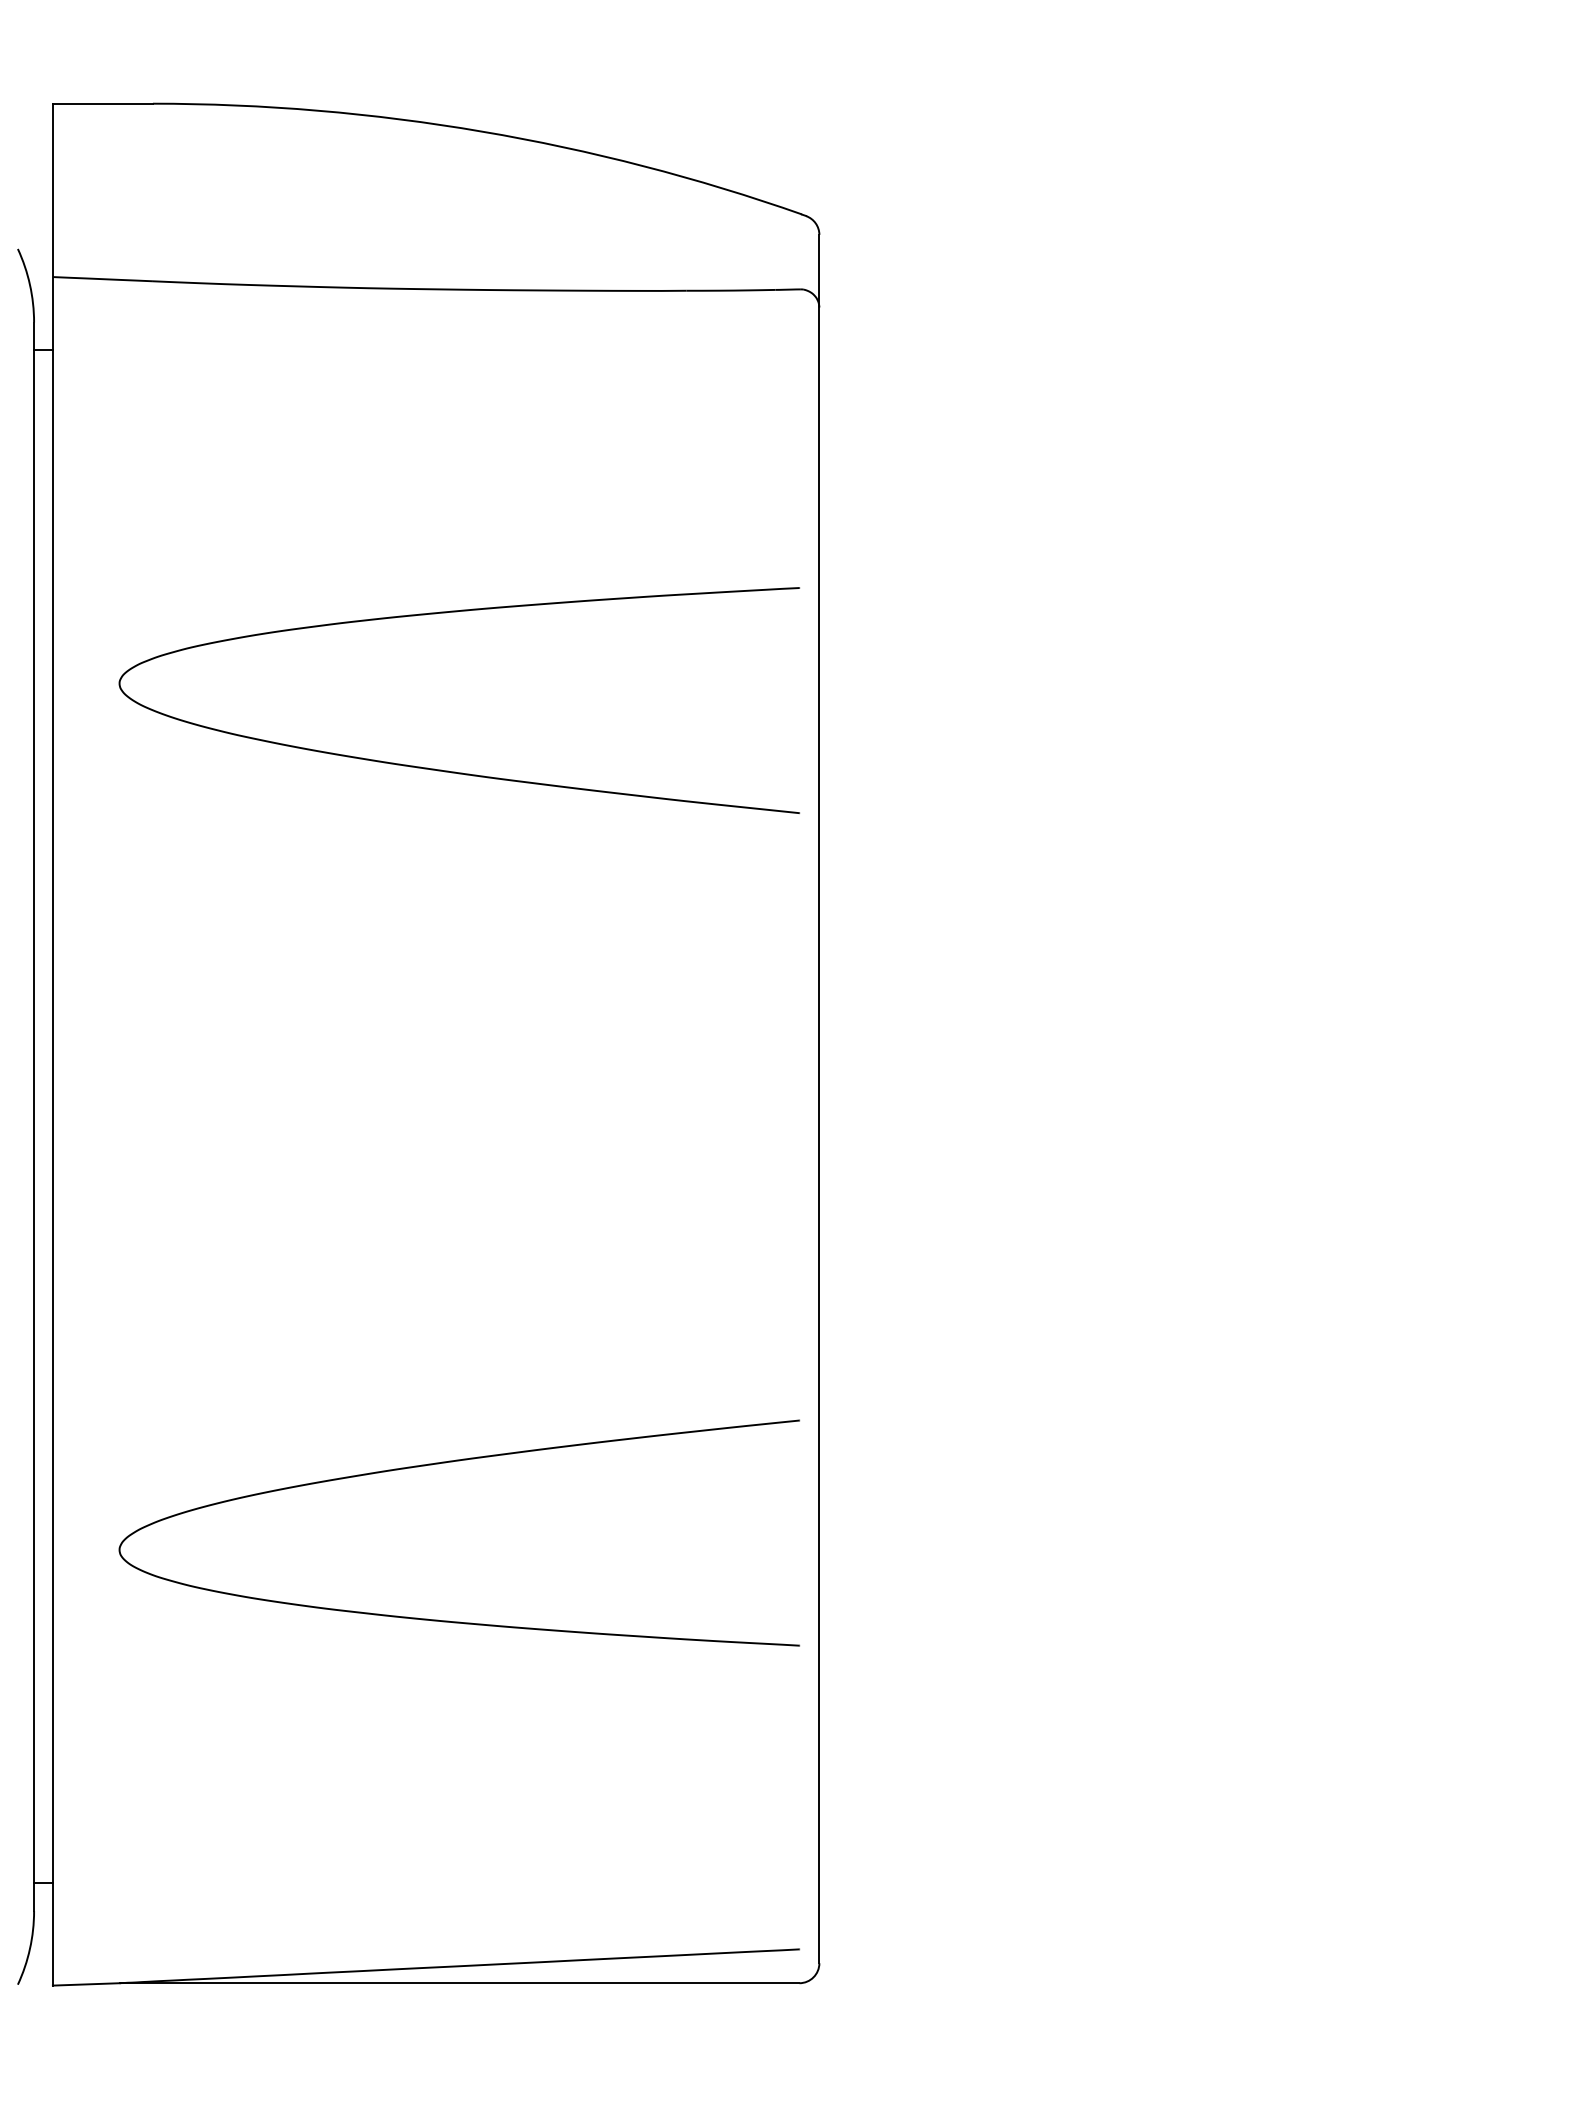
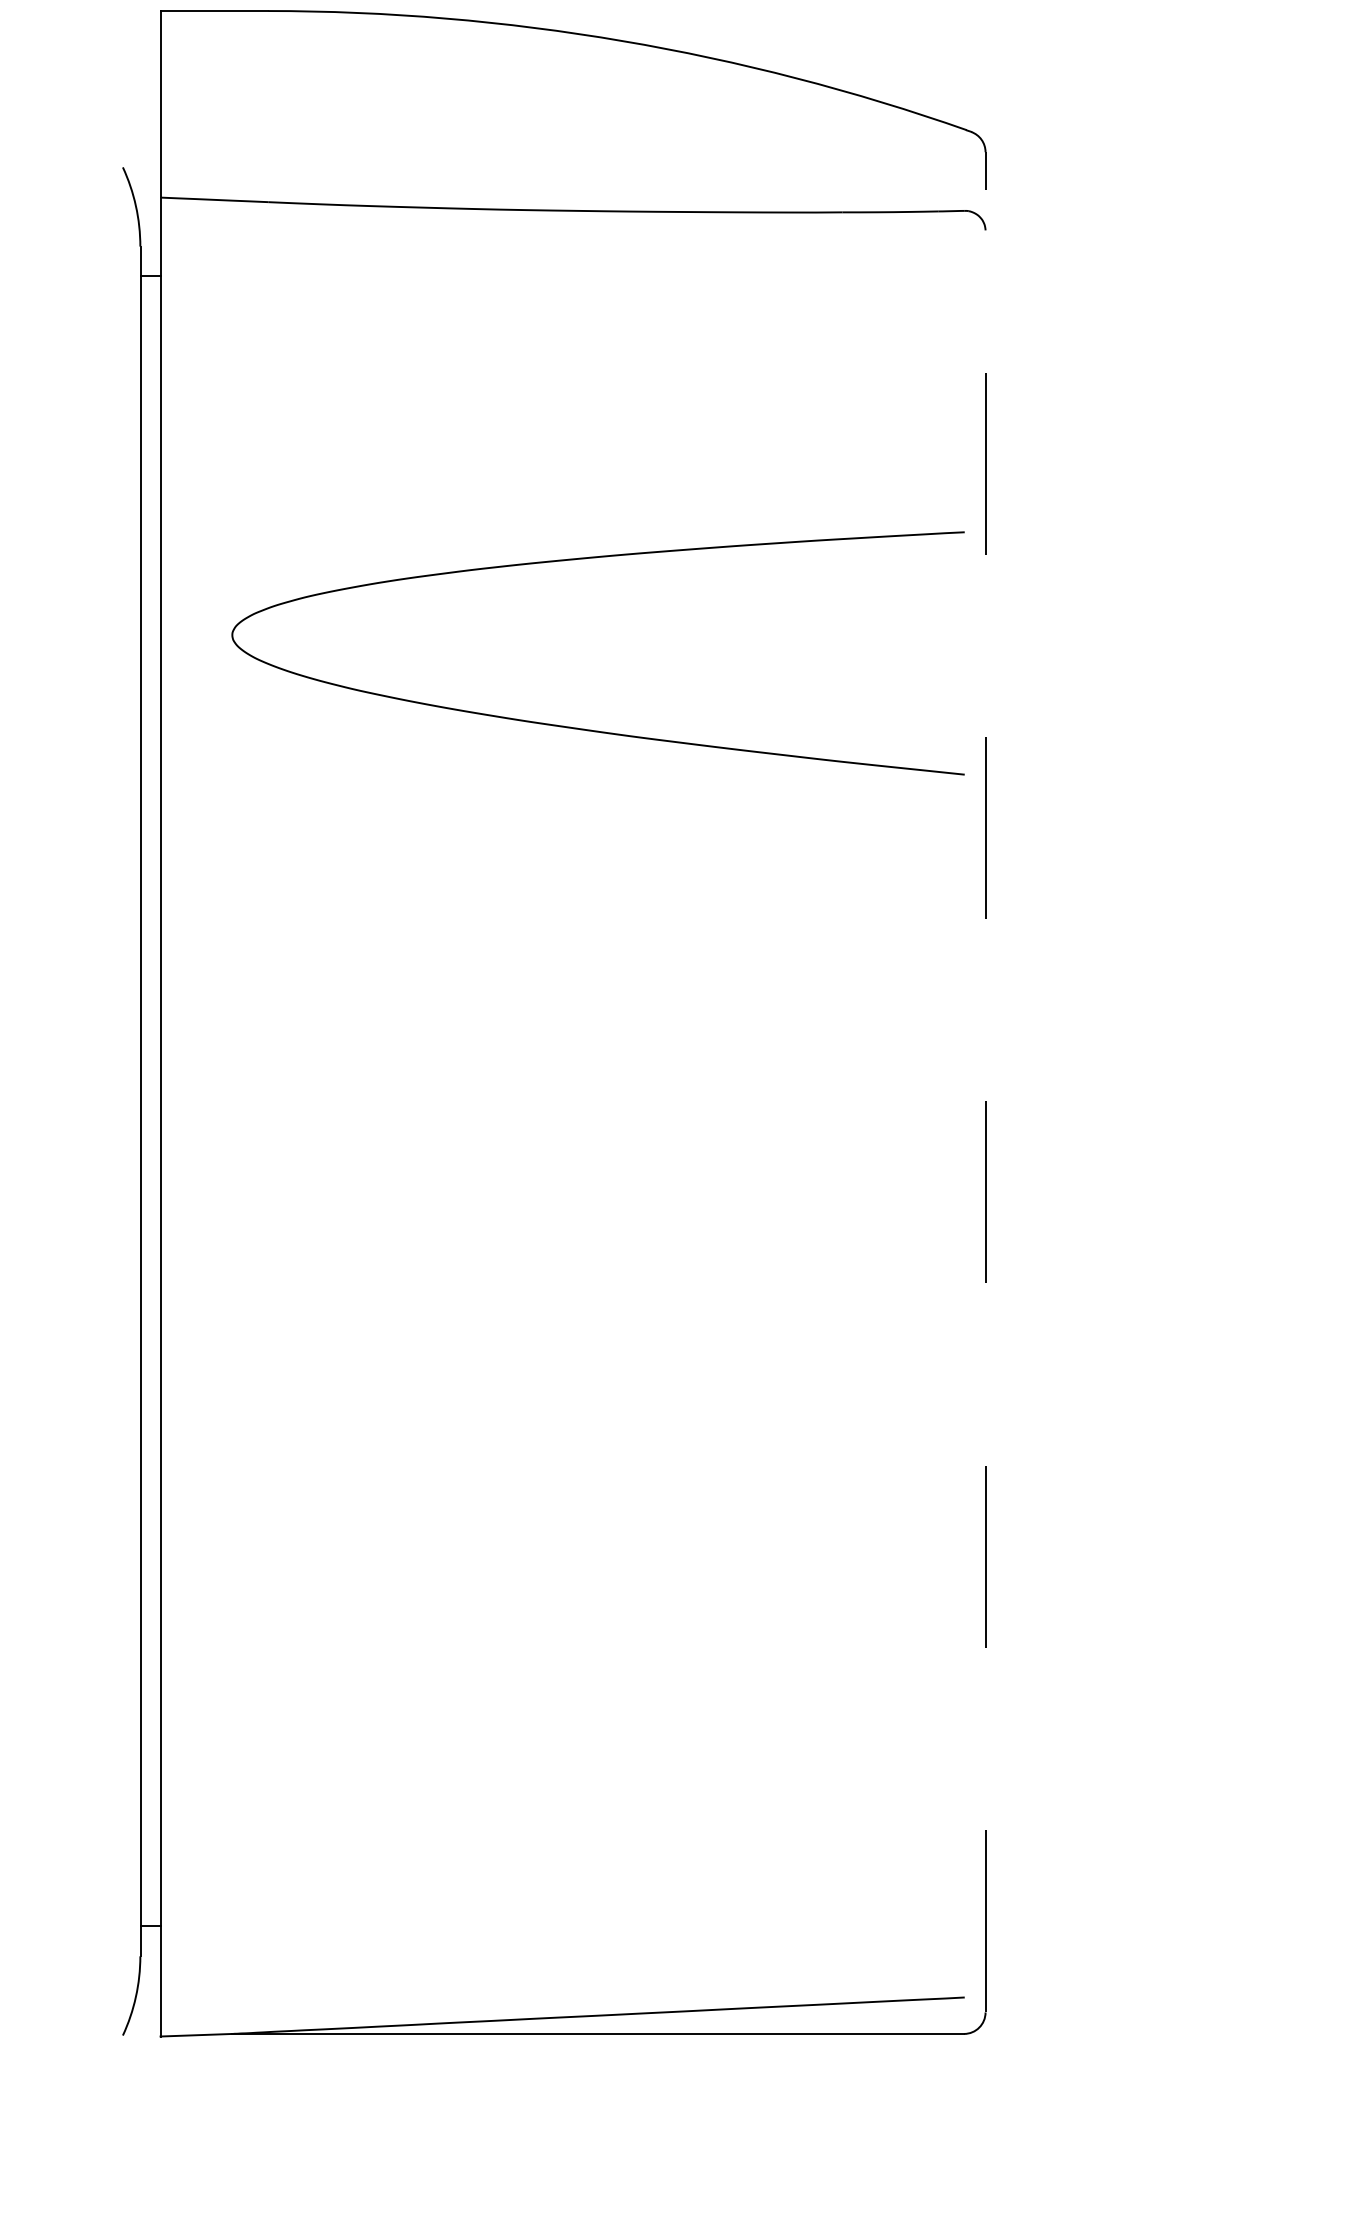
line: (819, 1098) -> (985, 1081), solid -> dashed
part: (445, 1463) -> (583, 1474), removed

